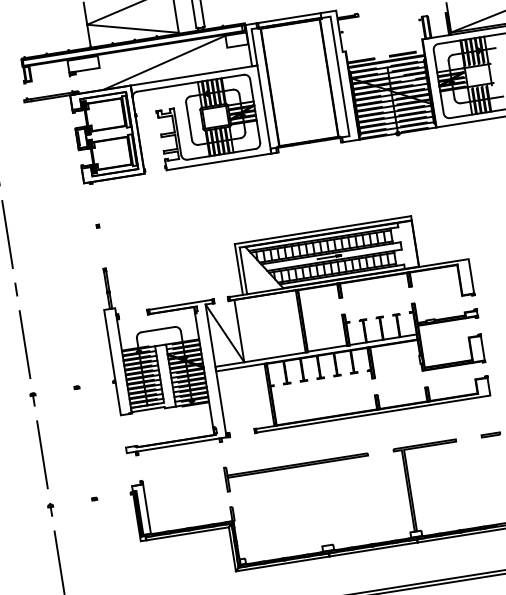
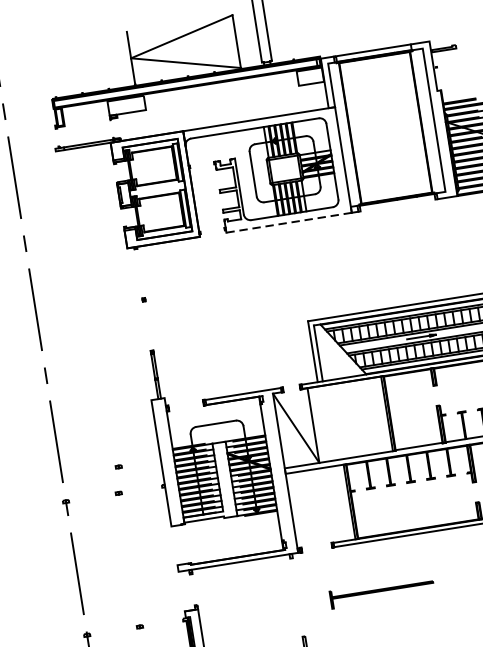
line: (164, 62) -> (223, 103), removed
line: (219, 161) -> (289, 222), solid -> dashed
part: (76, 365) -> (118, 466), added
part: (295, 472) -> (380, 595), size x0.6

